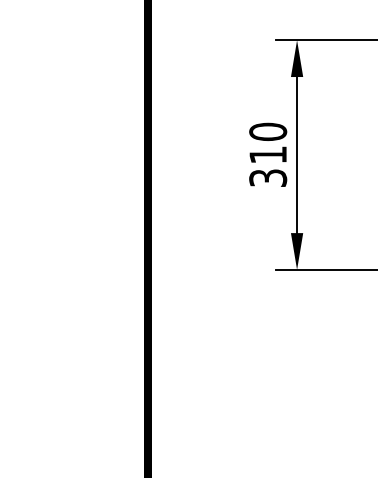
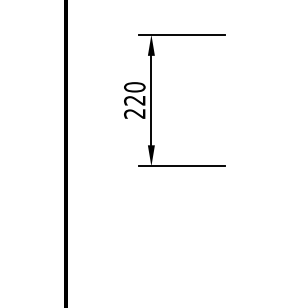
text: (267, 165) -> (134, 106), 310 -> 220

